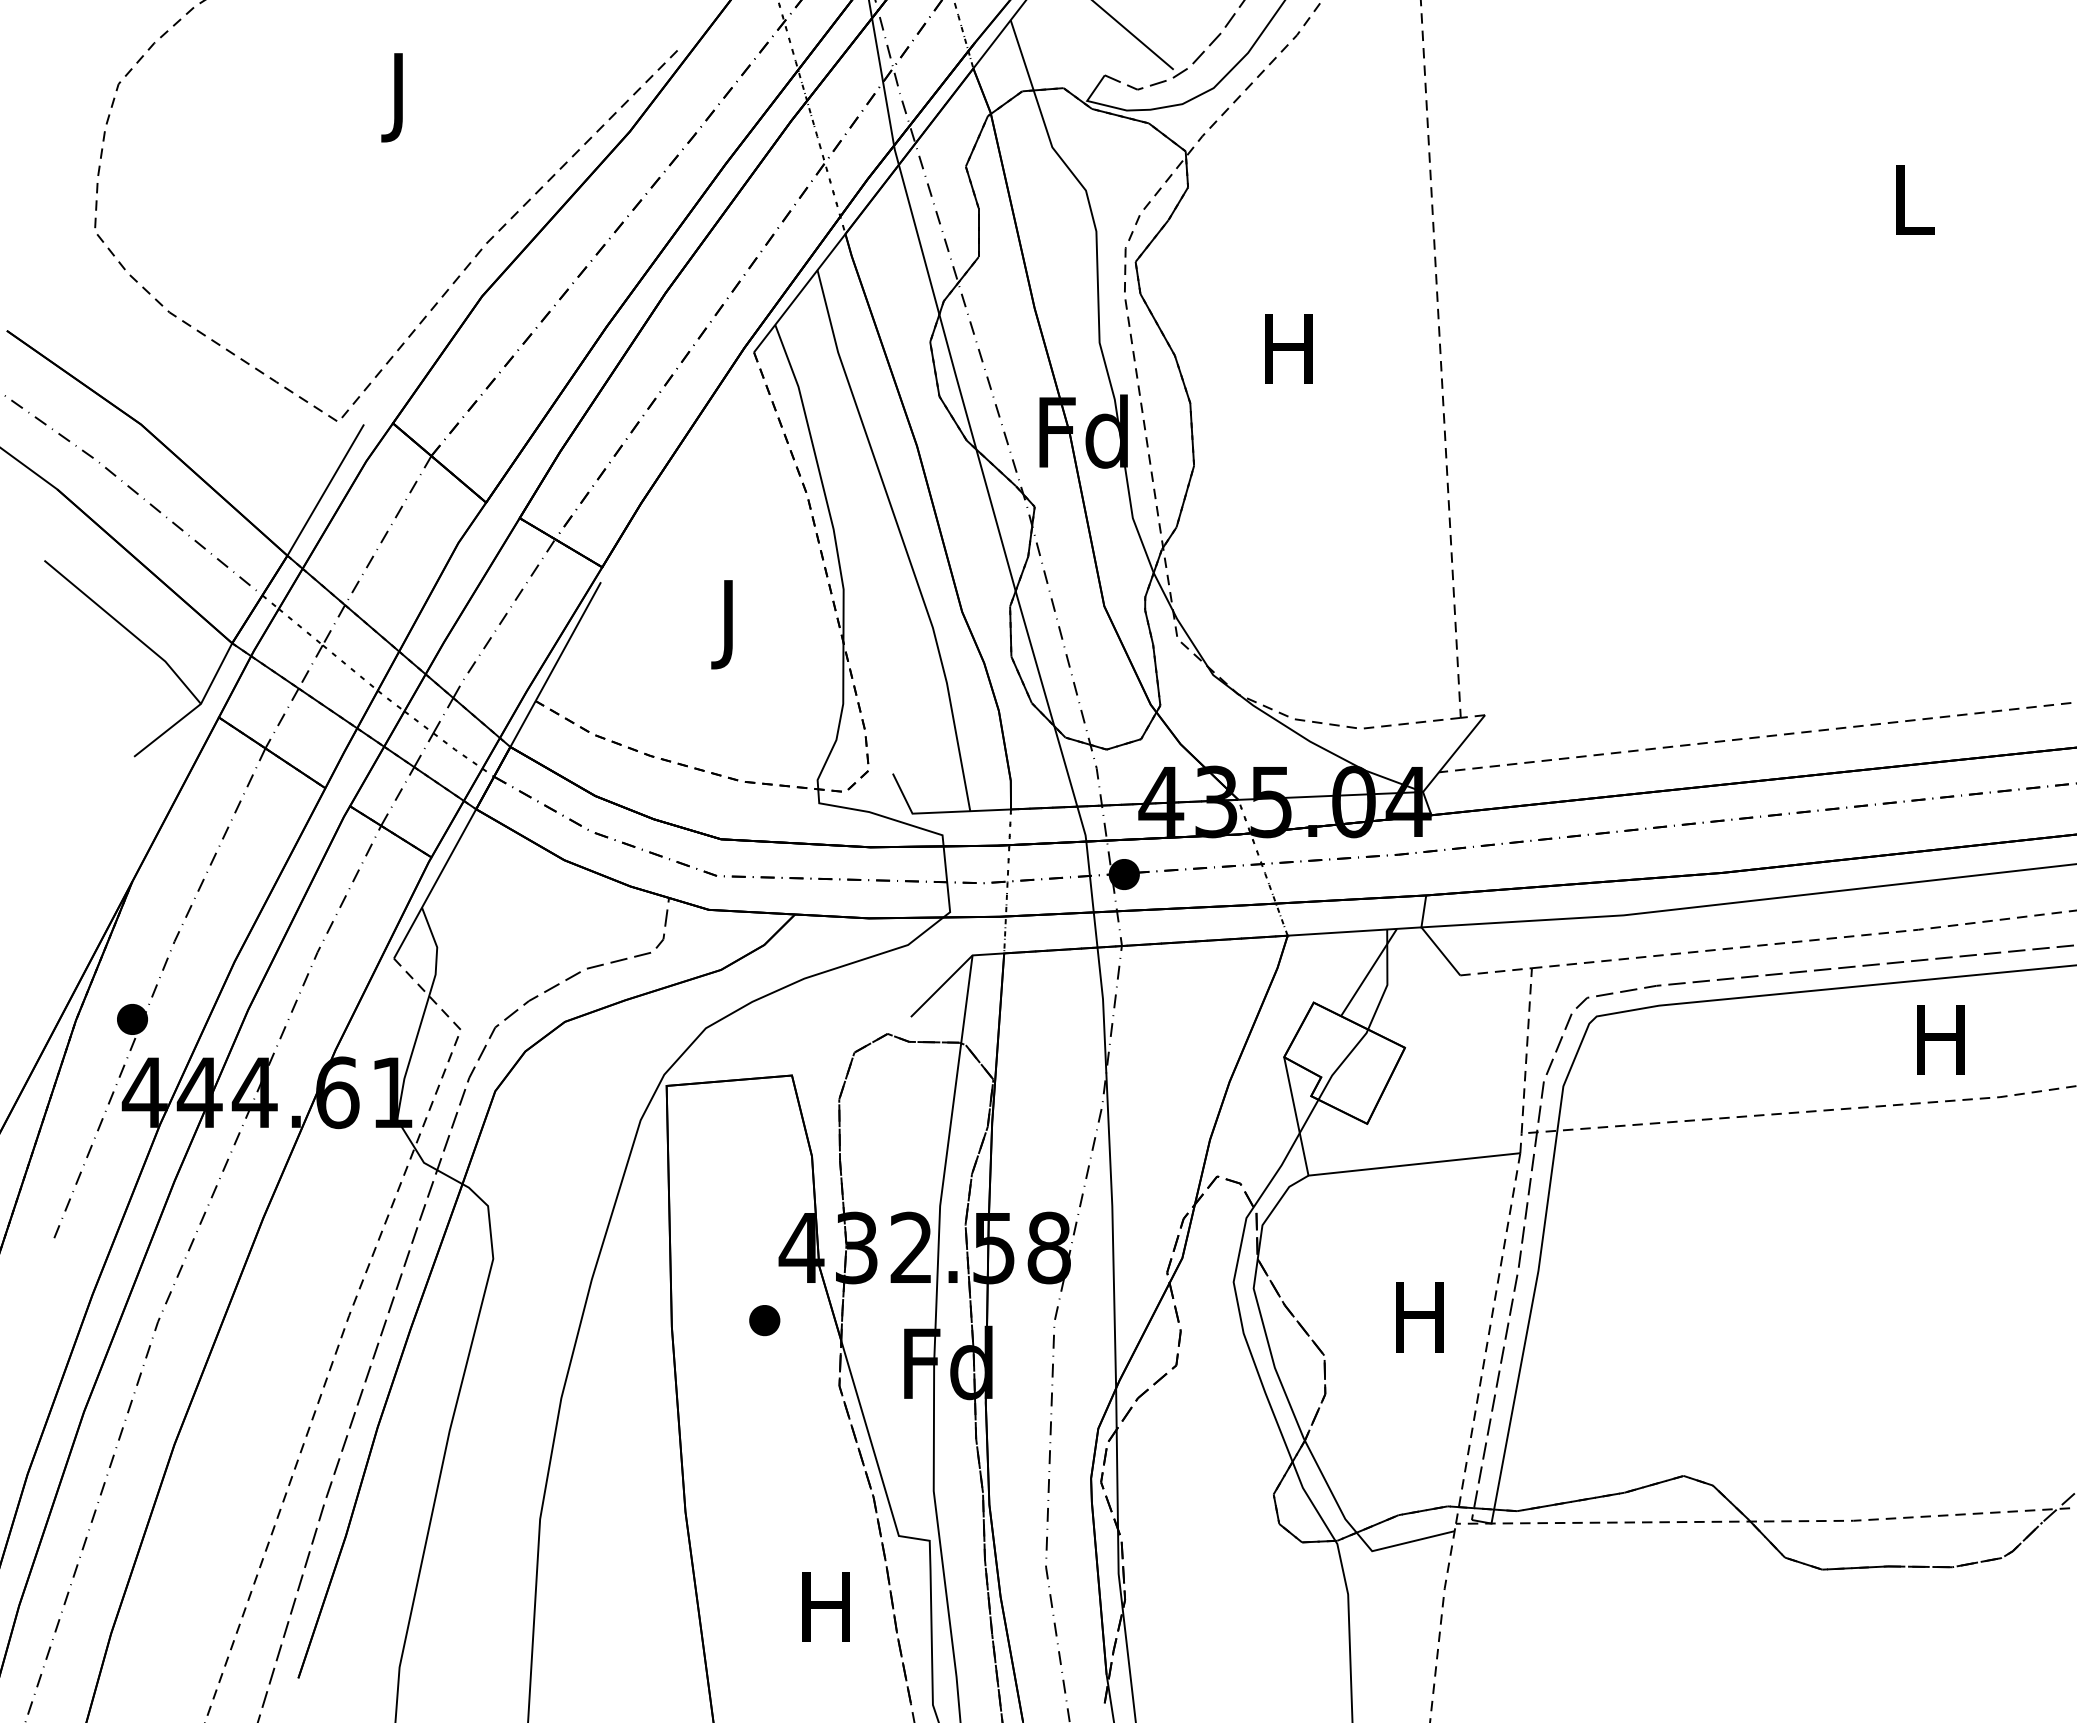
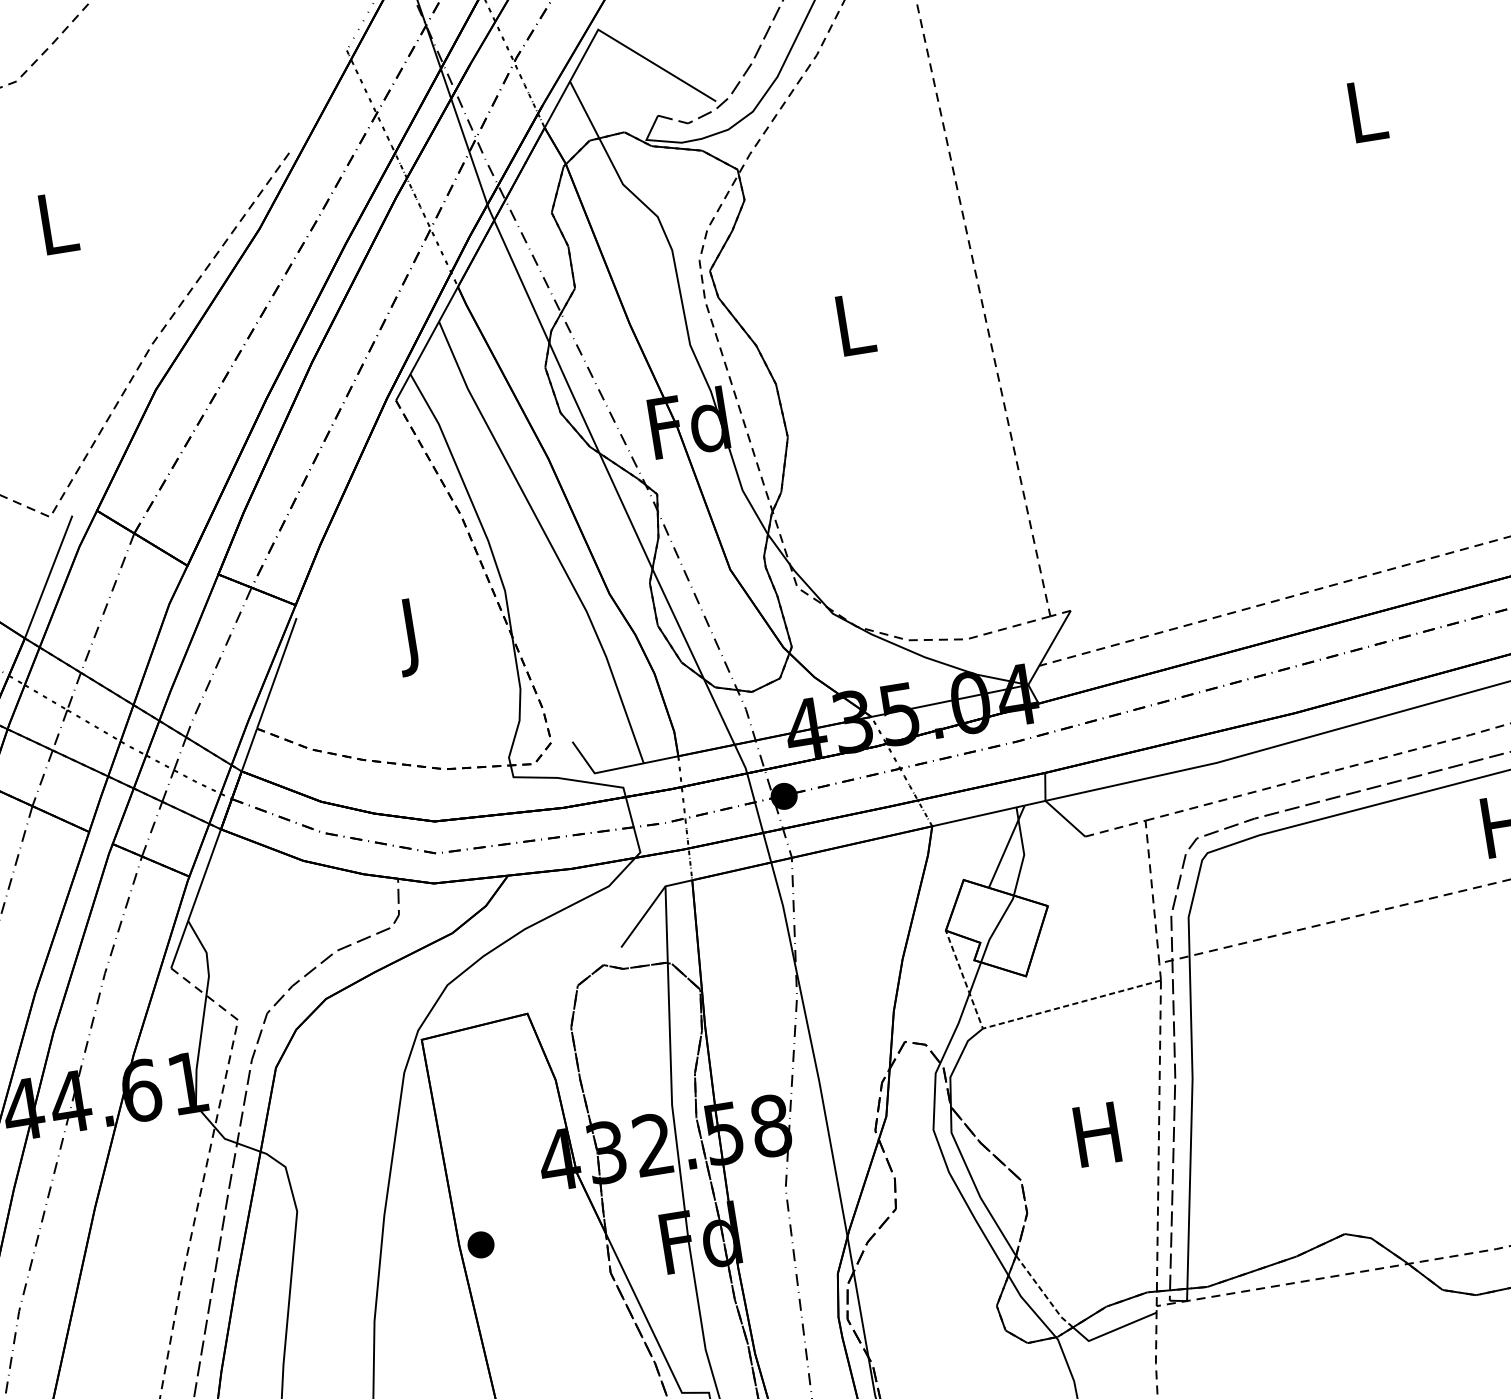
text: (401, 97) -> (59, 230), J -> L
text: (1288, 348) -> (852, 324), H -> L
line: (1353, 1170) -> (1020, 1018), solid -> dashed
part: (764, 1320) -> (480, 1244), moved
line: (1329, 1488) -> (1043, 1293), solid -> dashed

